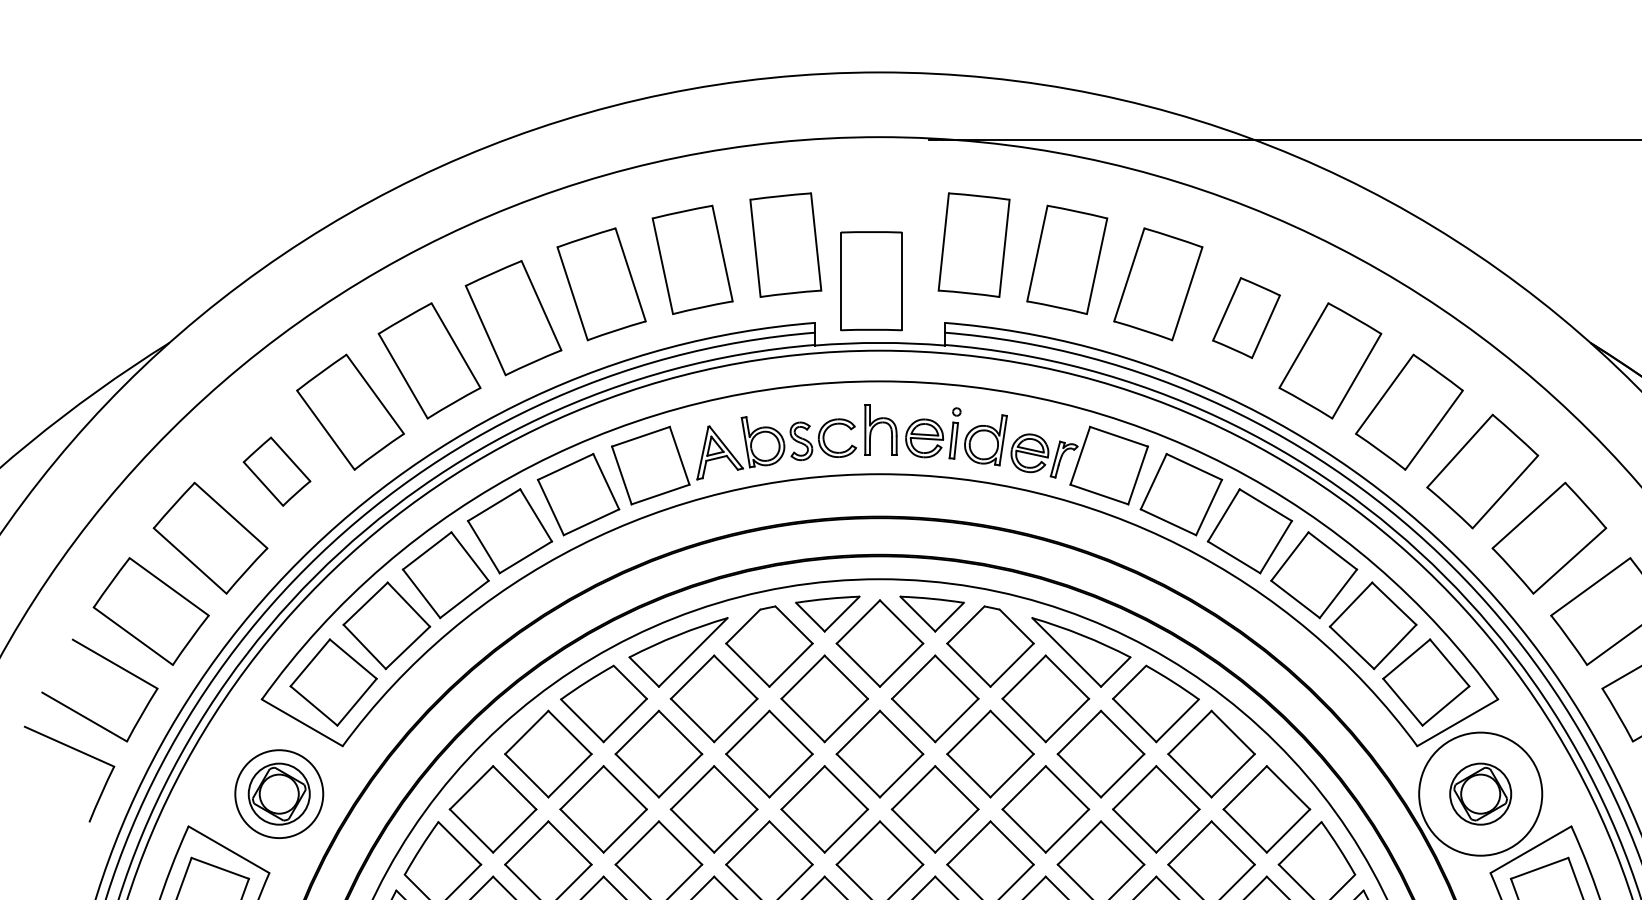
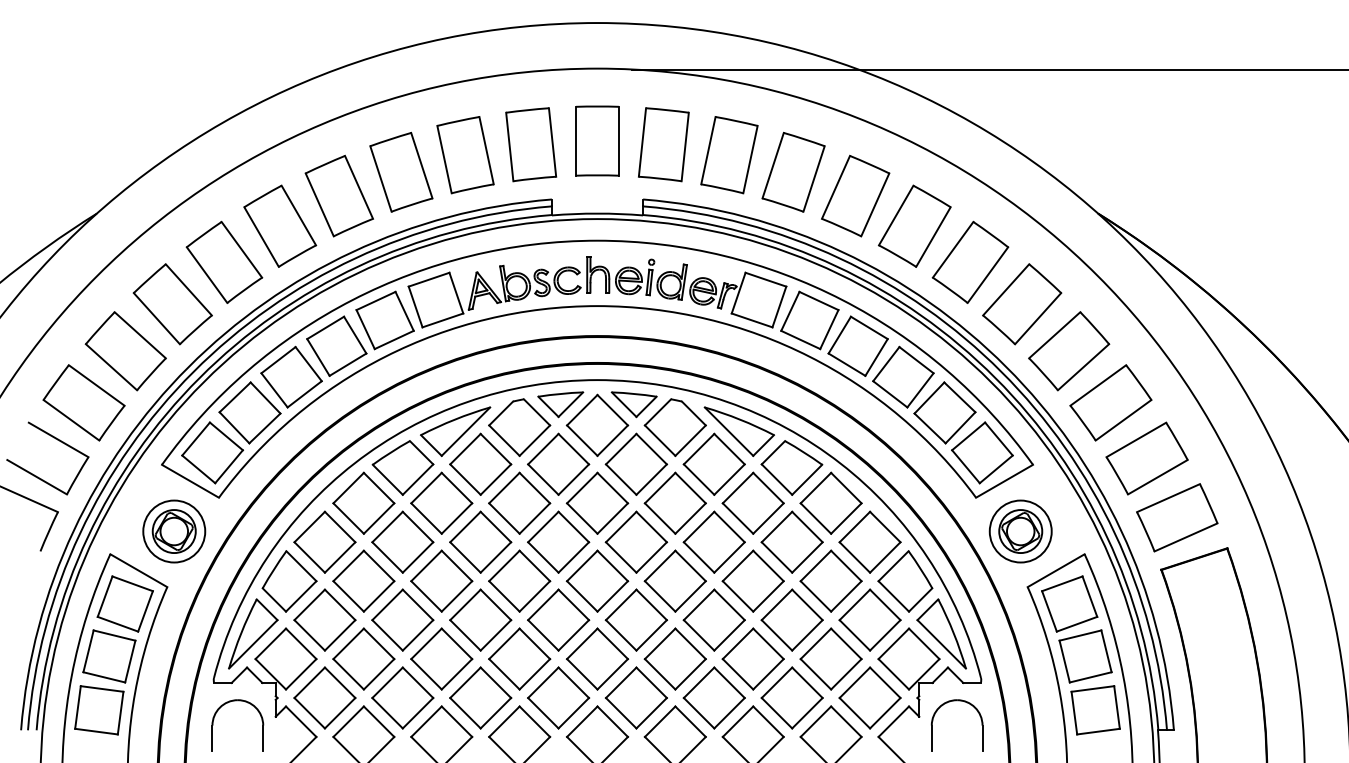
part: (871, 280) -> (597, 140), moved
part: (1246, 317) -> (855, 195), size x1.43
part: (276, 471) -> (172, 304), size x1.67
circle: (1480, 794) -> (1020, 531), size x0.71

